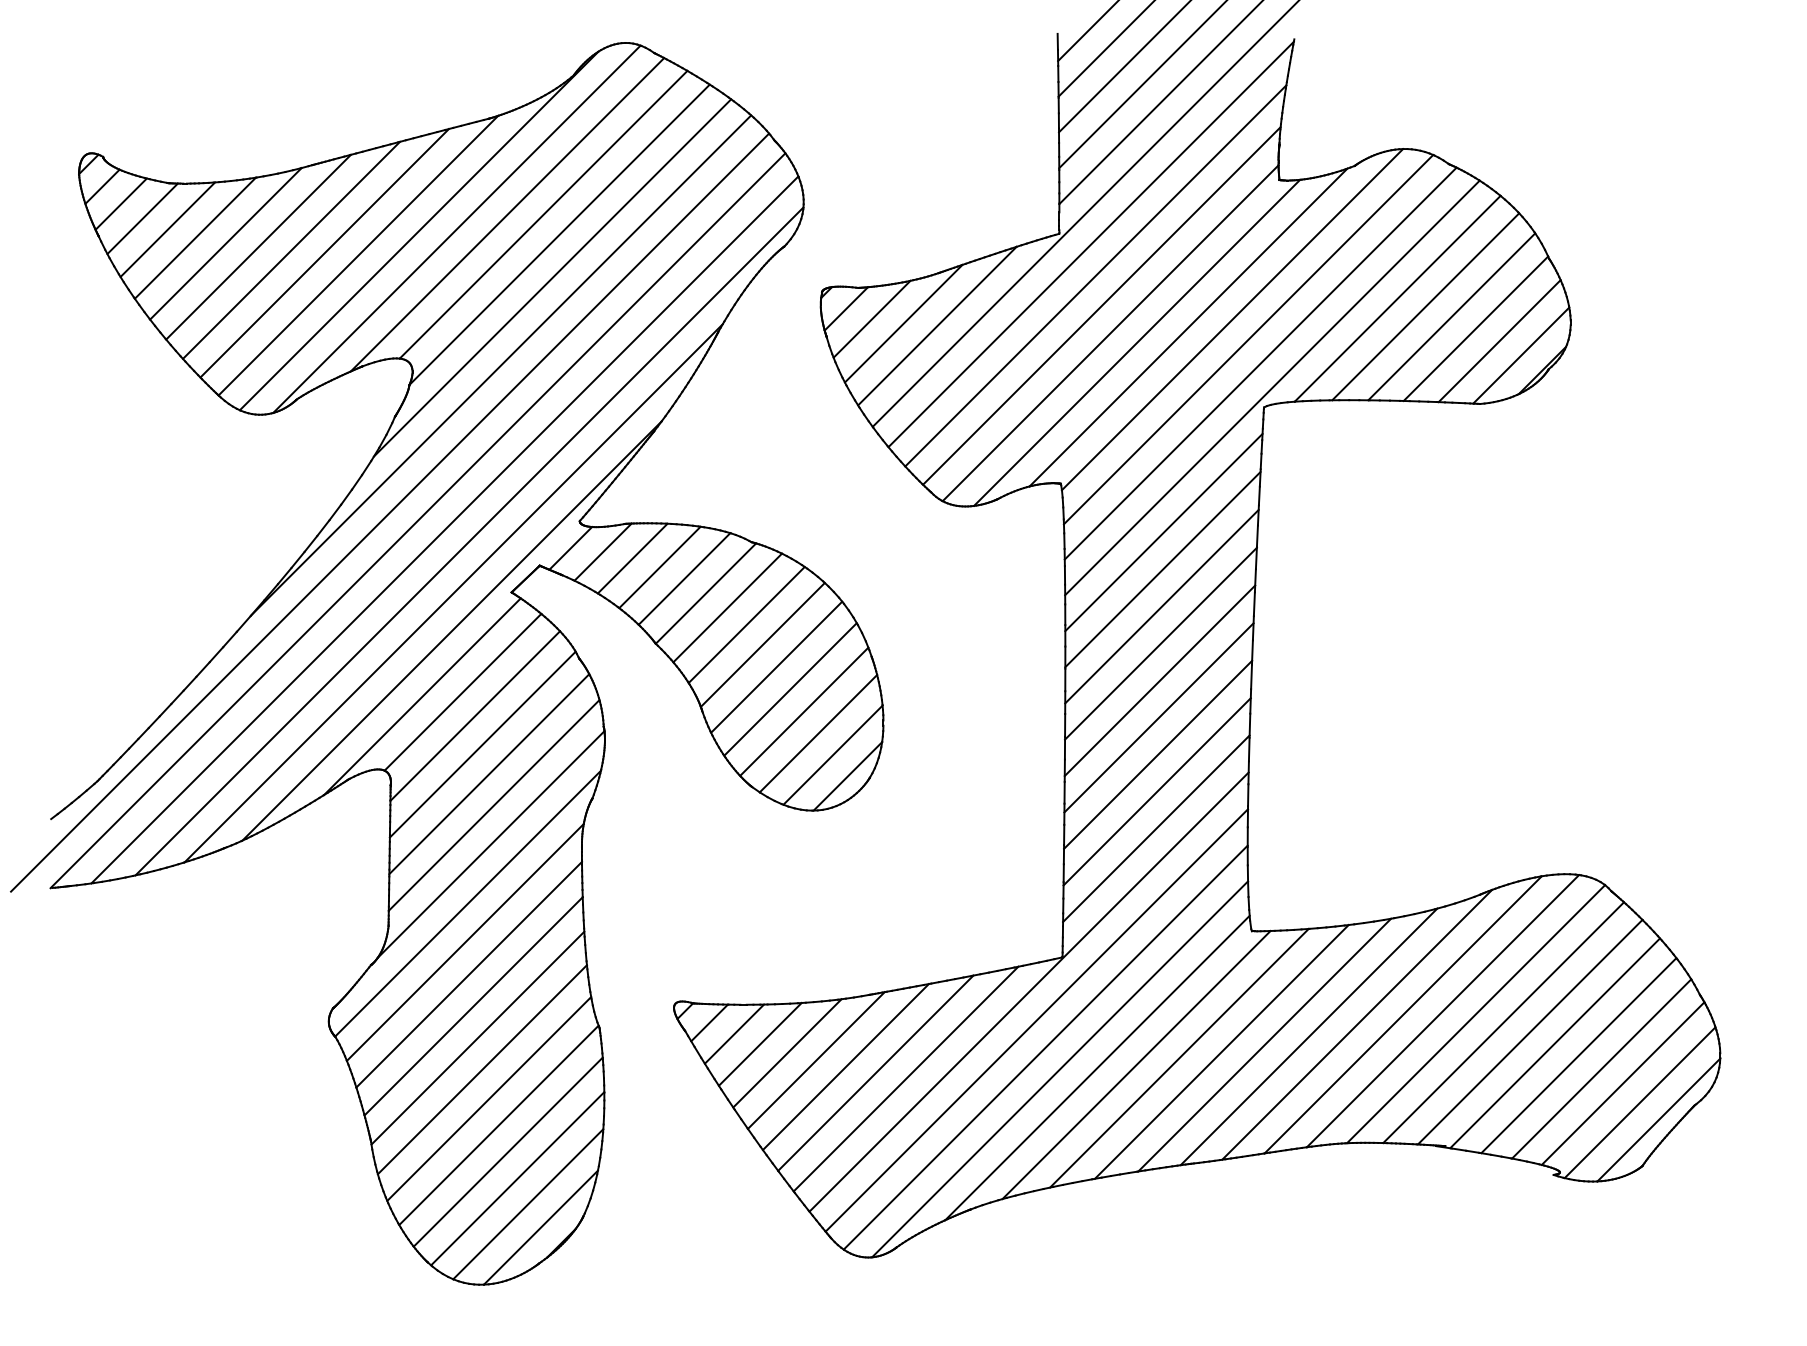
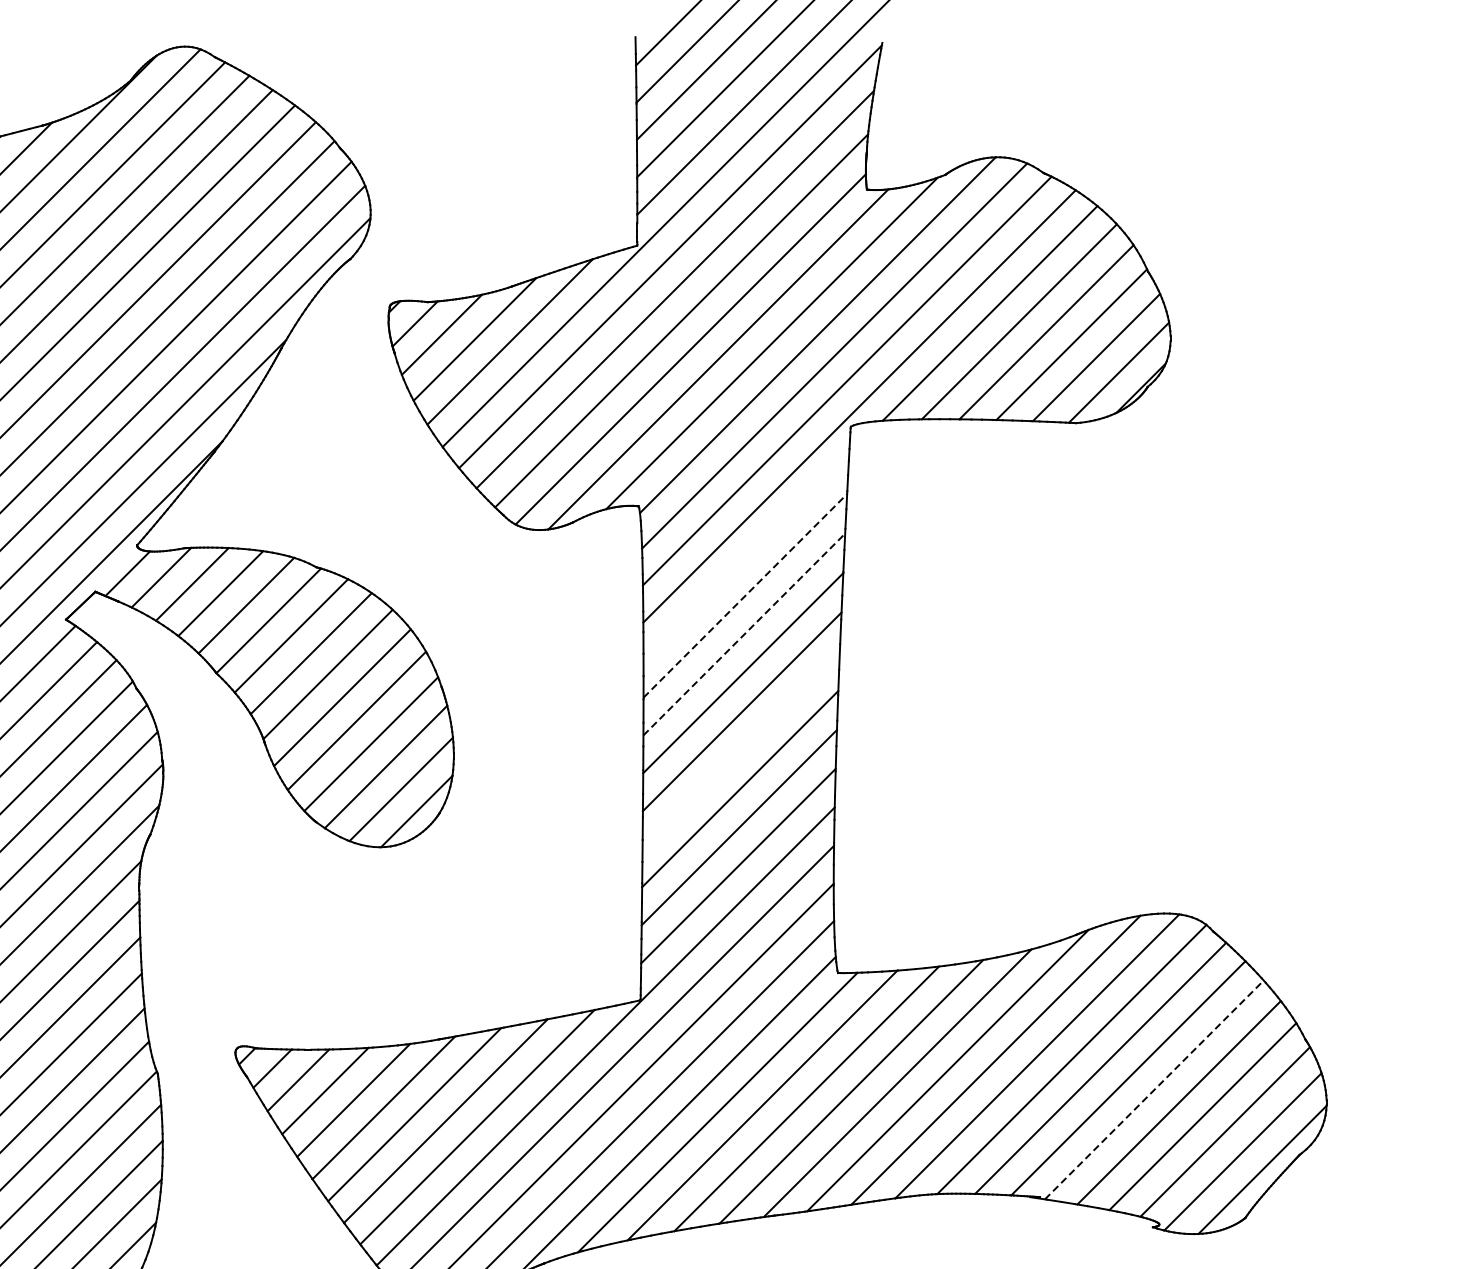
line: (1163, 532) -> (745, 557), removed
line: (1163, 569) -> (745, 595), solid -> dashed
line: (1161, 606) -> (743, 634), solid -> dashed
line: (1158, 717) -> (740, 750), removed
line: (1555, 1043) -> (1154, 1090), solid -> dashed

